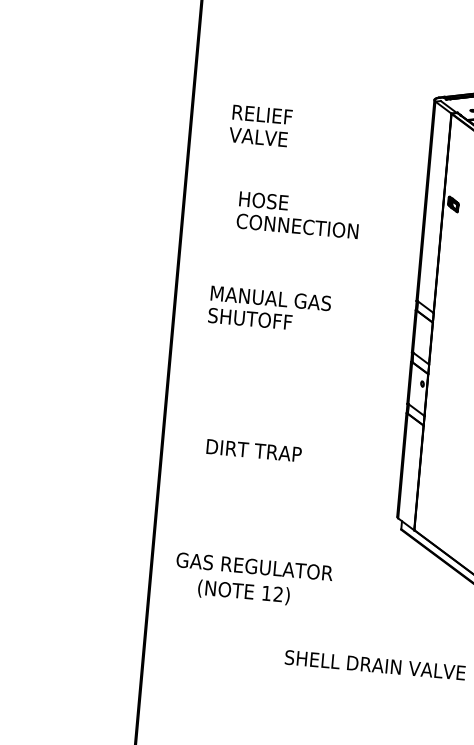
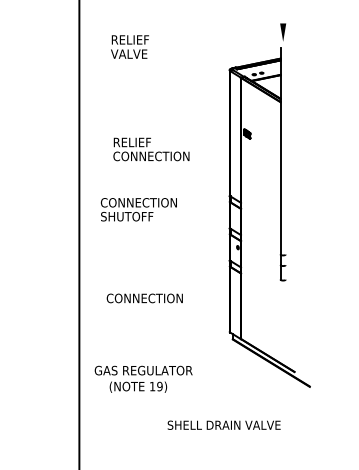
text: (260, 125) -> (129, 46), moved
text: (270, 201) -> (133, 142), HOSE -> RELIEF
text: (270, 297) -> (138, 202), MANUAL GAS -> CONNECTION
text: (266, 451) -> (144, 298), DIRT TRAP -> CONNECTION
text: (277, 594) -> (159, 386), 12) -> 19)

